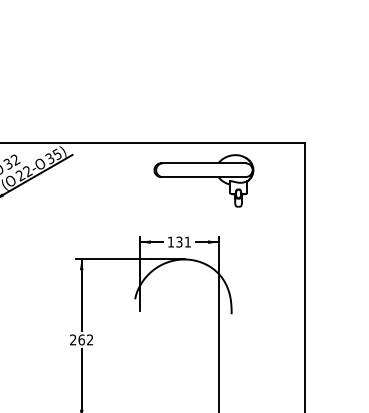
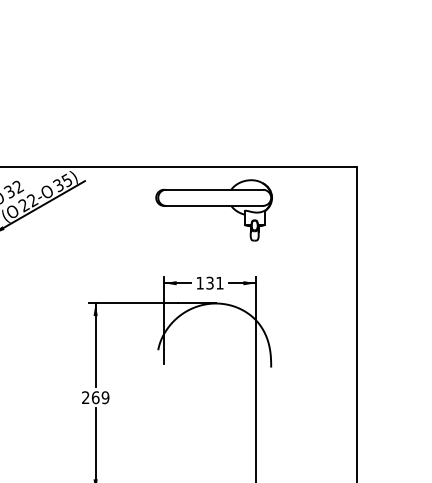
part: (203, 180) -> (213, 209), moved
text: (89, 339) -> (104, 397), 262 -> 269

